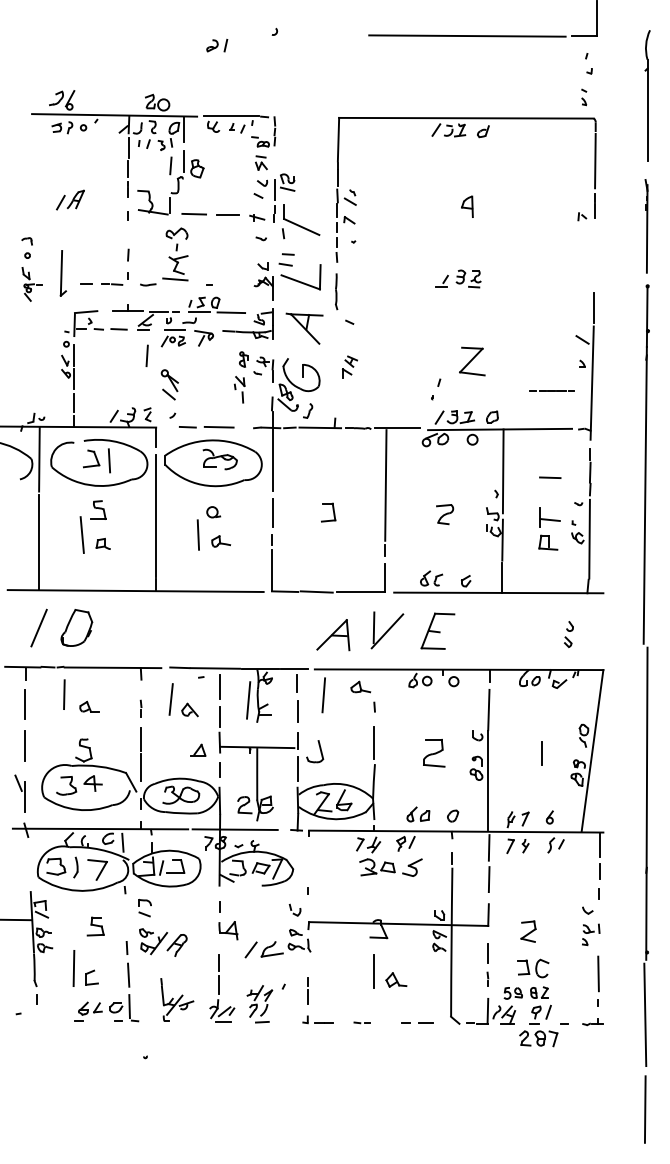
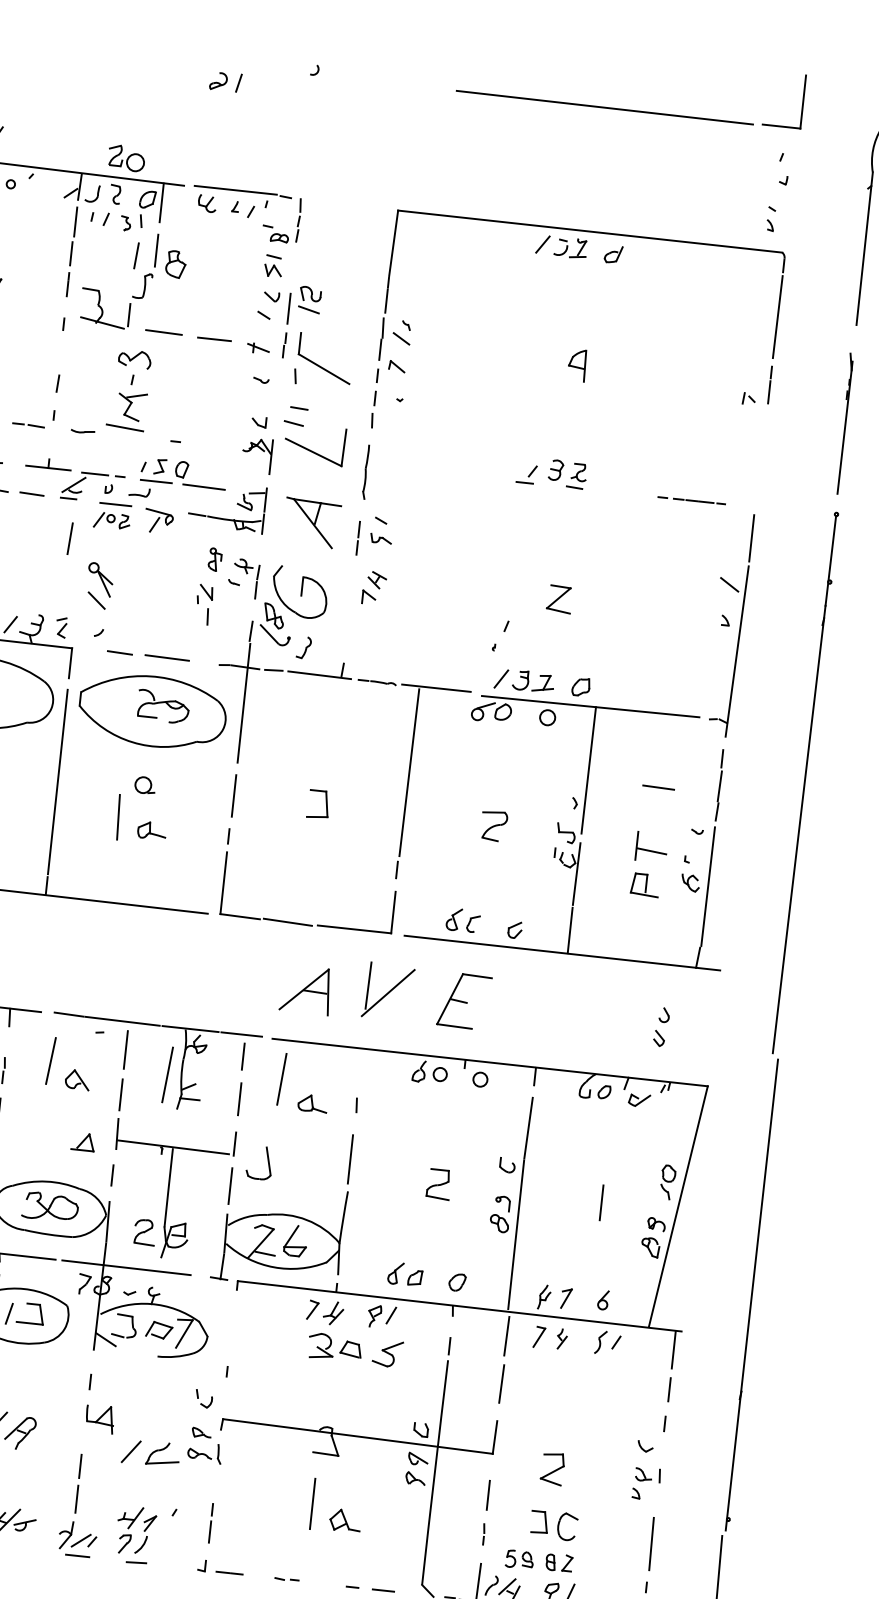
part: (346, 335) -> (374, 540), added
part: (471, 360) -> (558, 597), size x0.62
line: (551, 390) -> (691, 499), moved
part: (360, 686) -> (312, 1102), moved
part: (433, 752) -> (438, 1183), size x0.71

